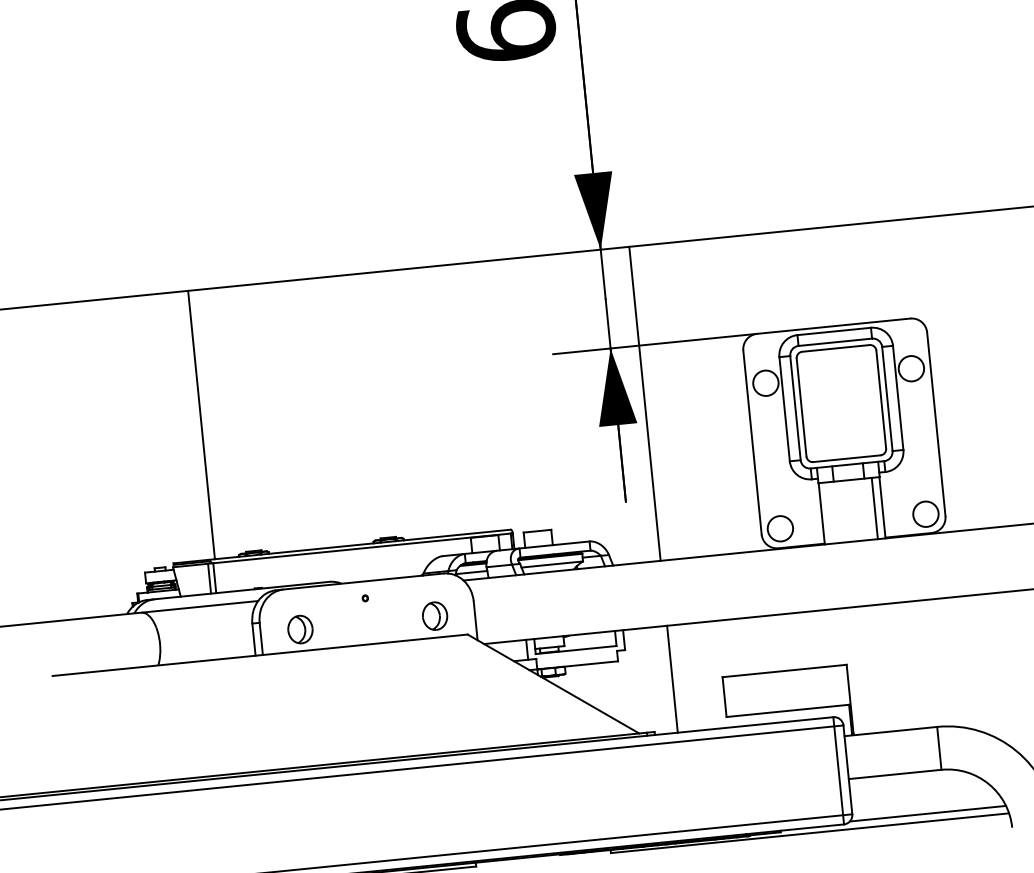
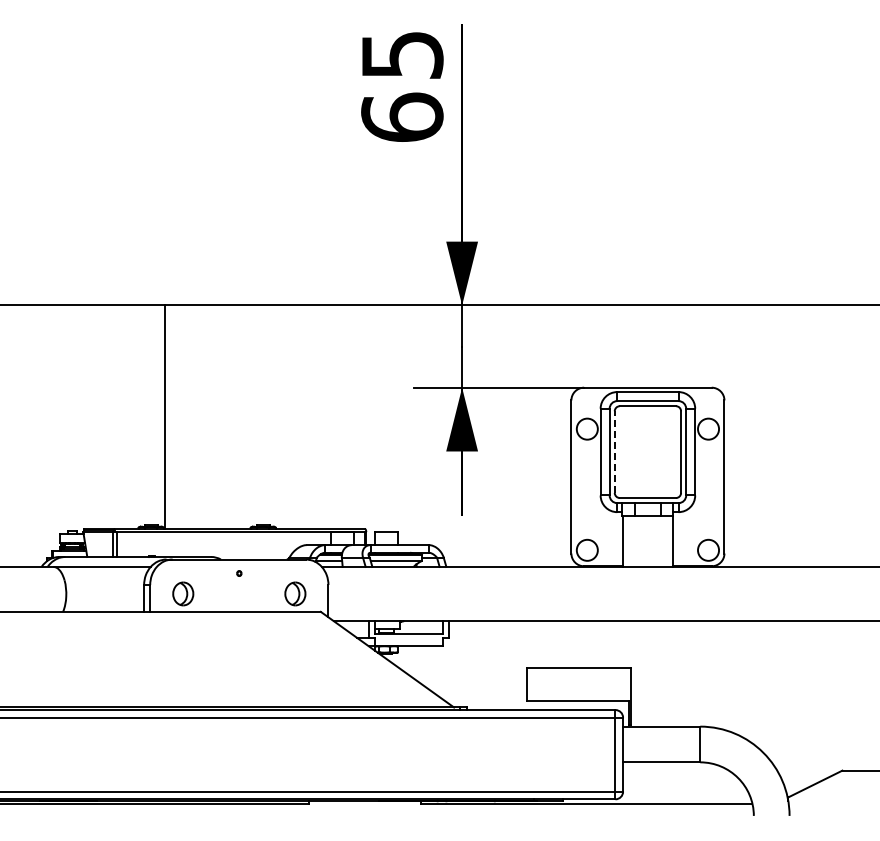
line: (644, 403) -> (485, 435), removed
line: (801, 408) -> (614, 452), solid -> dashed
line: (201, 424) -> (164, 416), moved
line: (874, 507) -> (666, 540), removed
line: (671, 679) -> (485, 665), removed
line: (927, 813) -> (685, 797), removed

